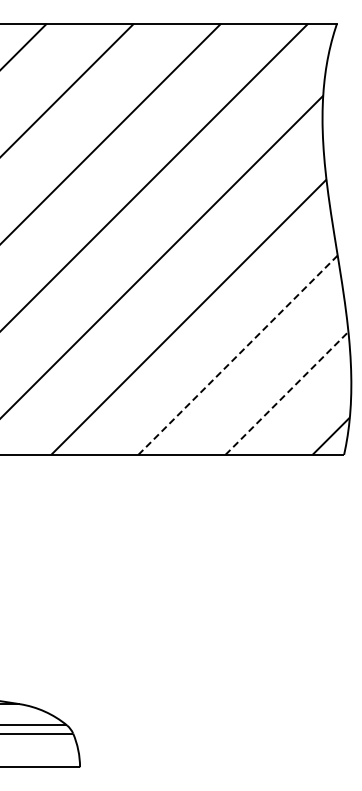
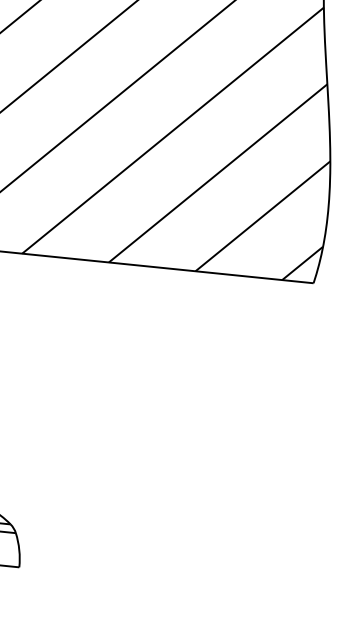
line: (238, 355) -> (218, 173), dashed -> solid
line: (286, 393) -> (262, 216), dashed -> solid

